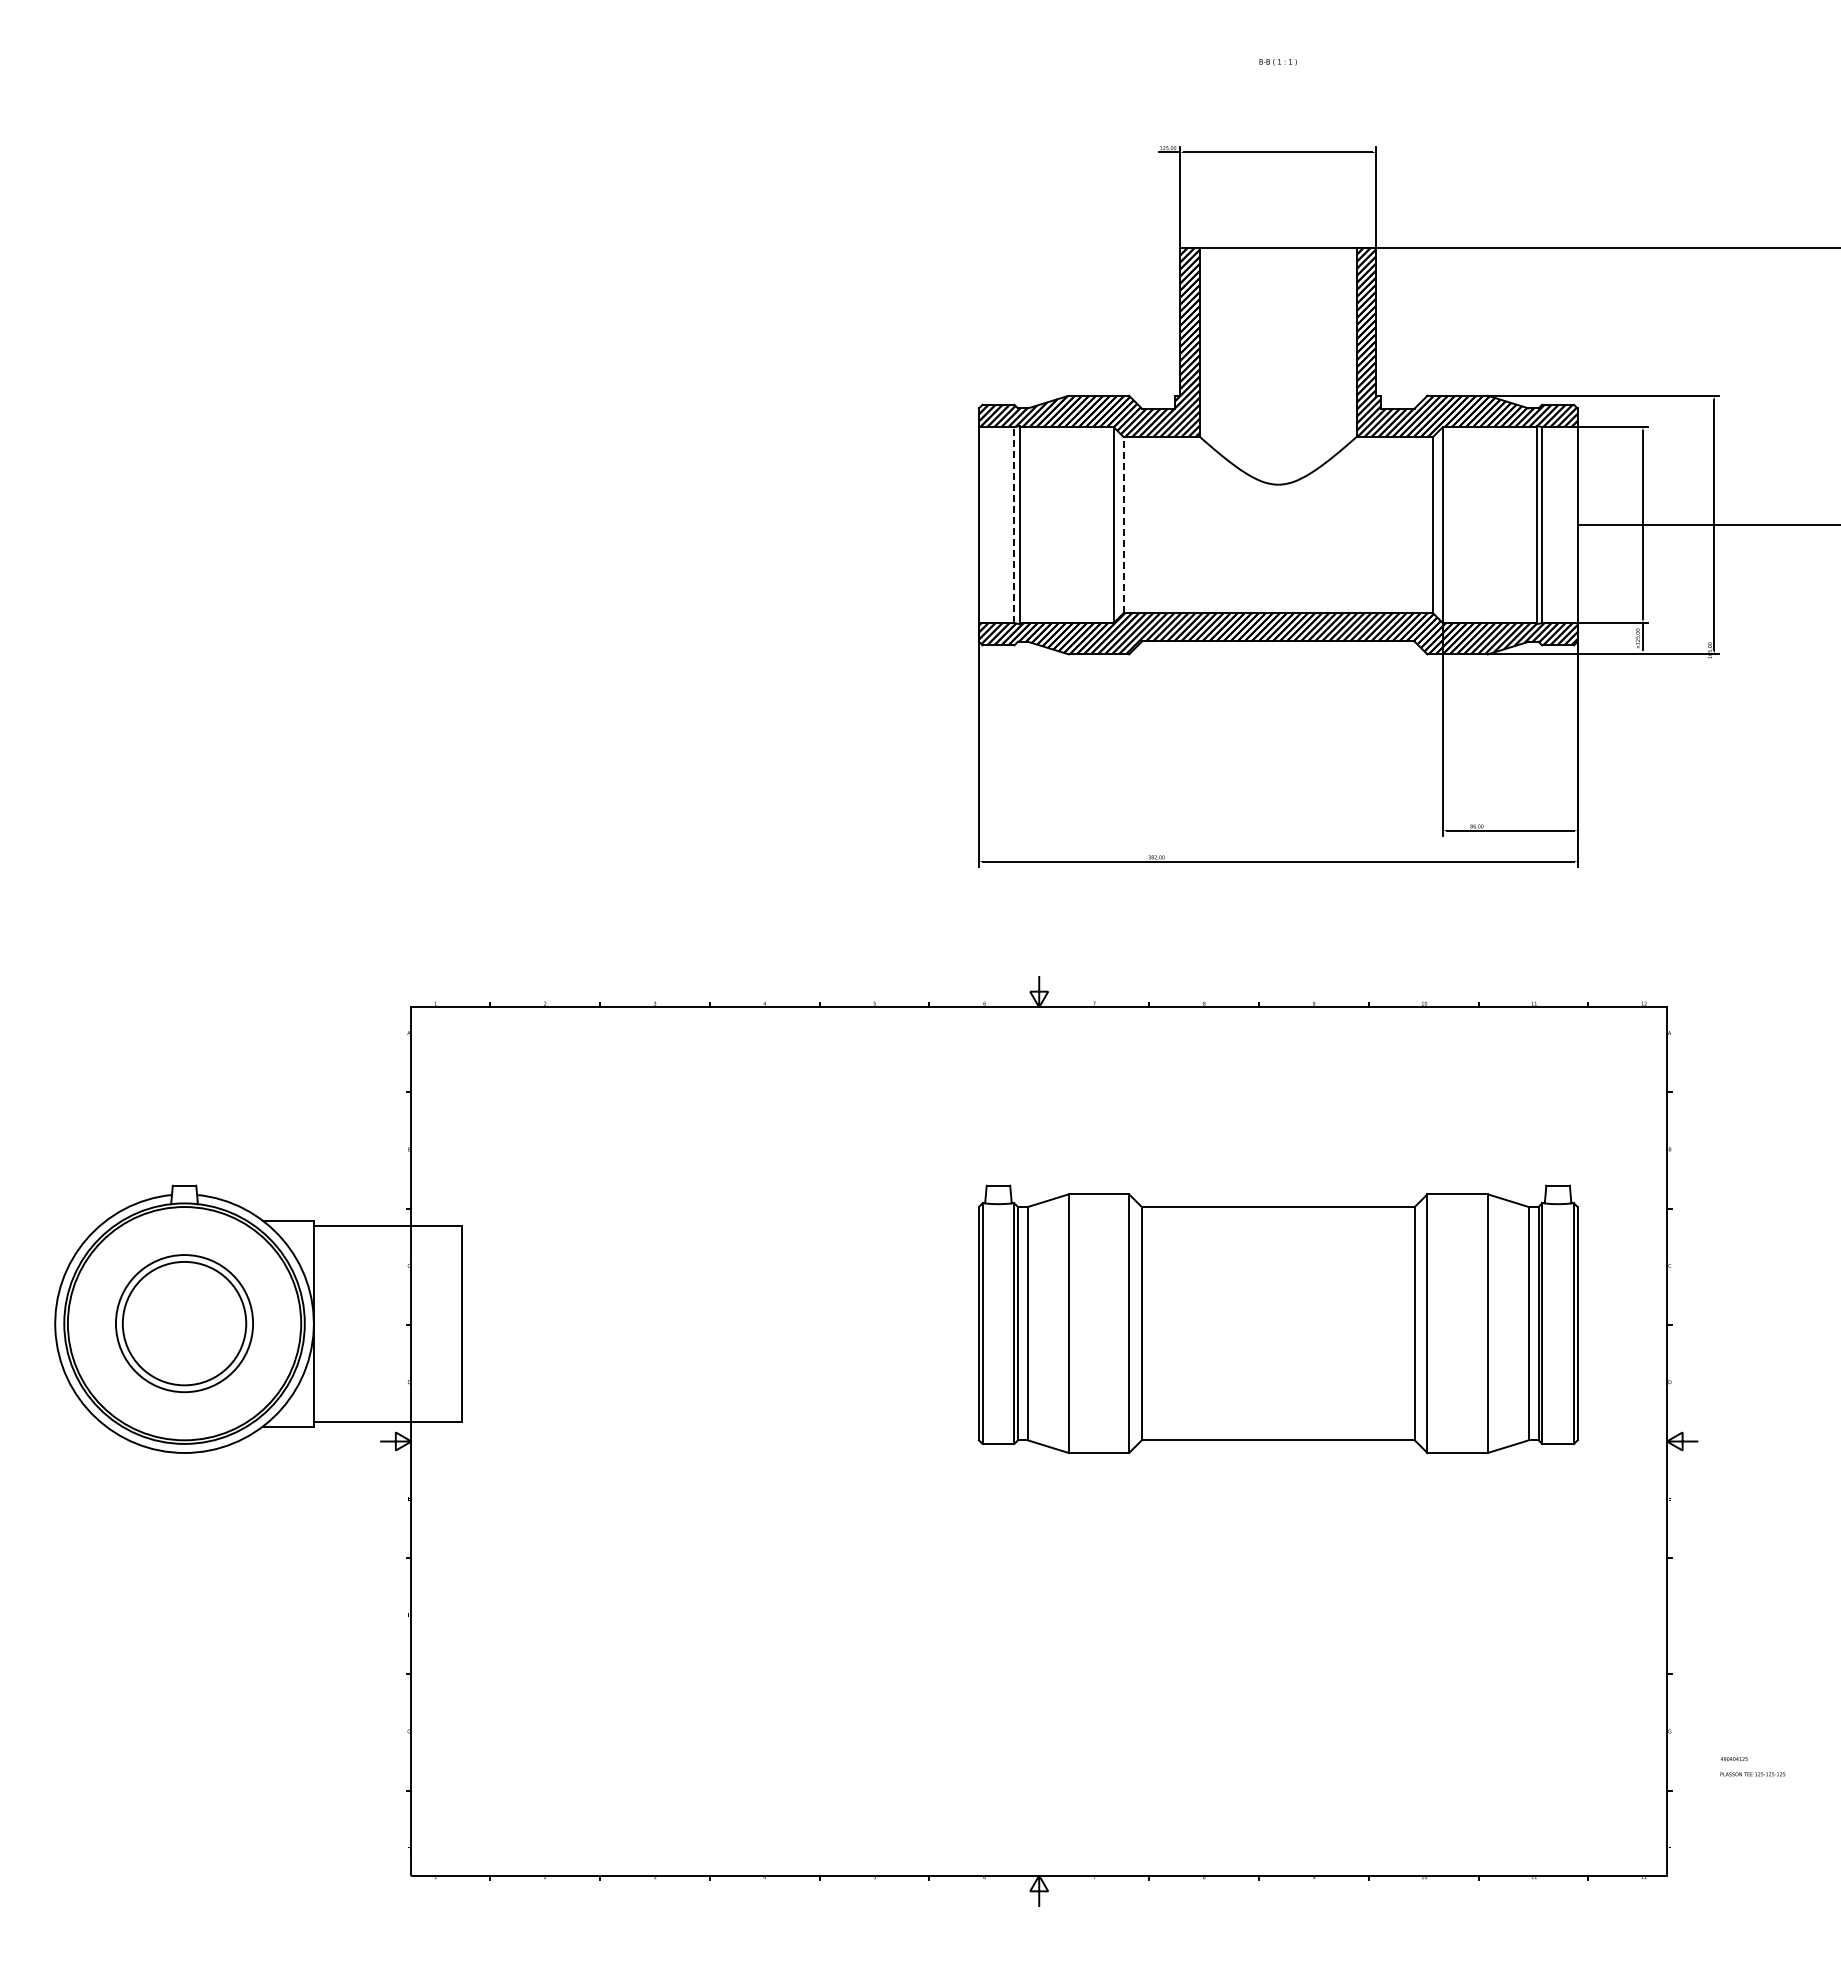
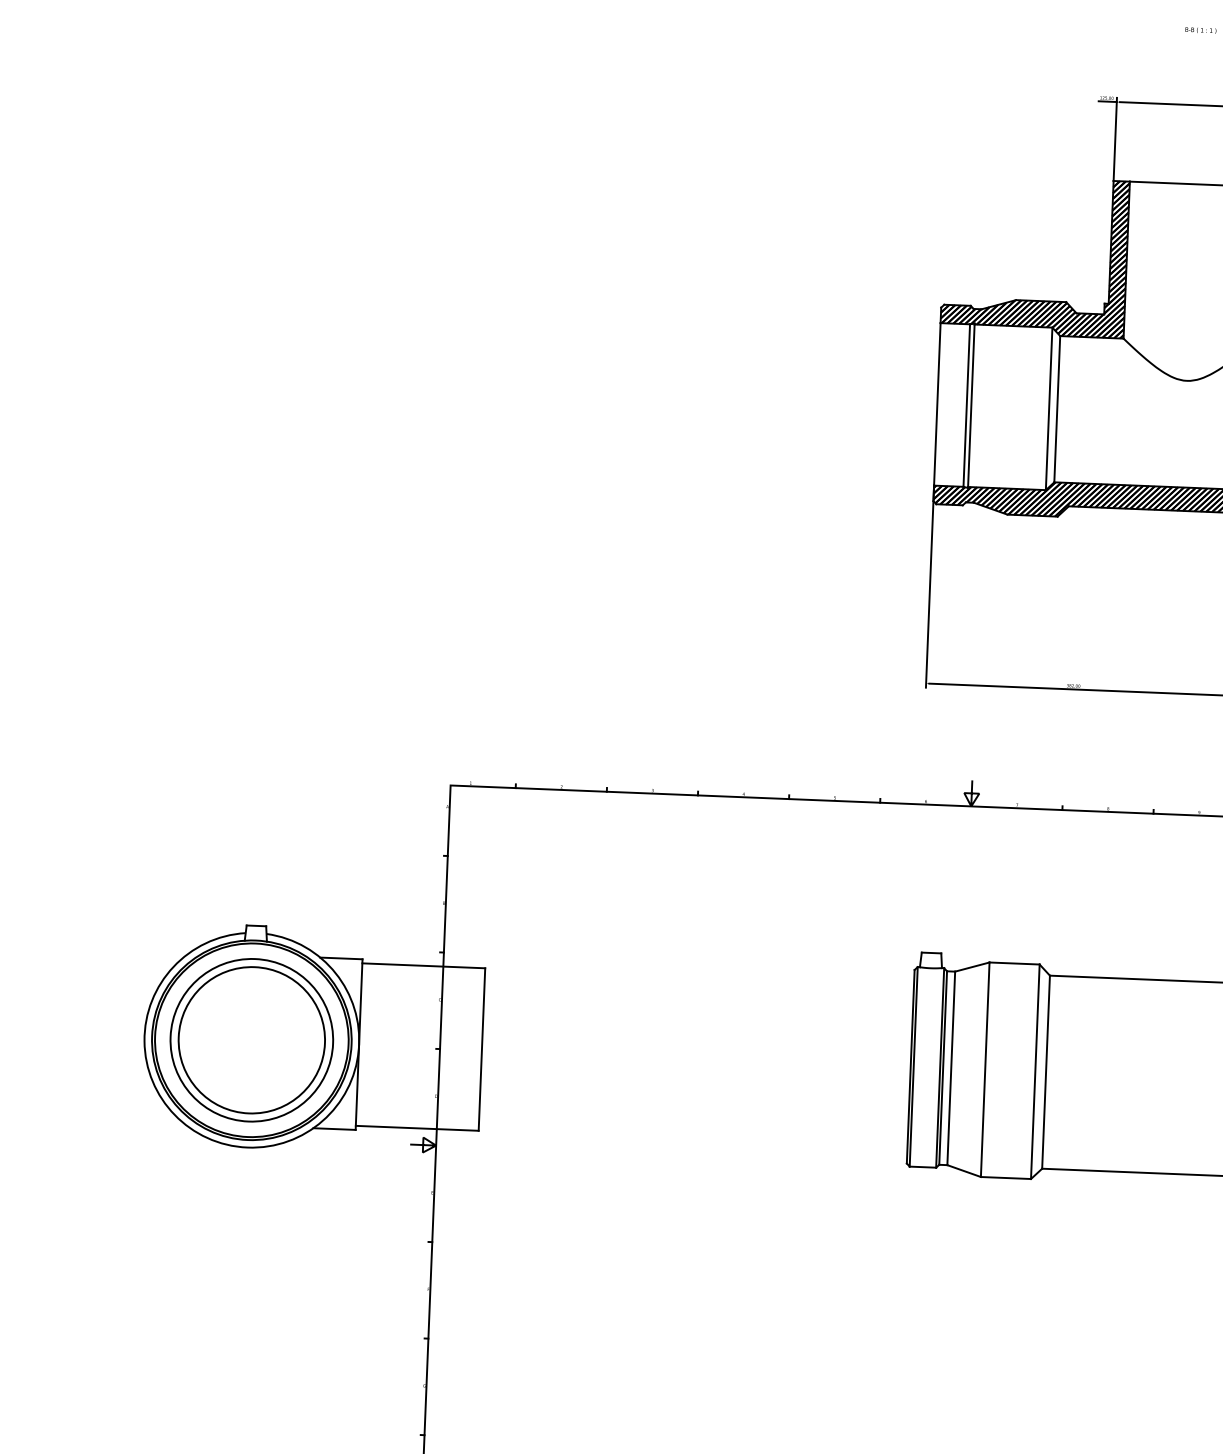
line: (1123, 524) -> (1057, 408), dashed -> solid
line: (1014, 525) -> (966, 405), dashed -> solid
part: (184, 1323) -> (251, 1040), size x1.43

